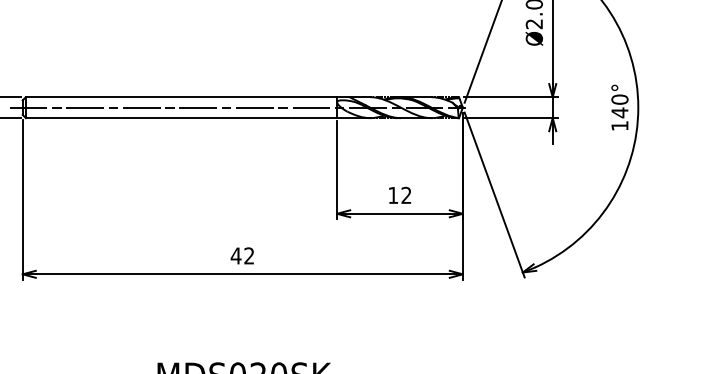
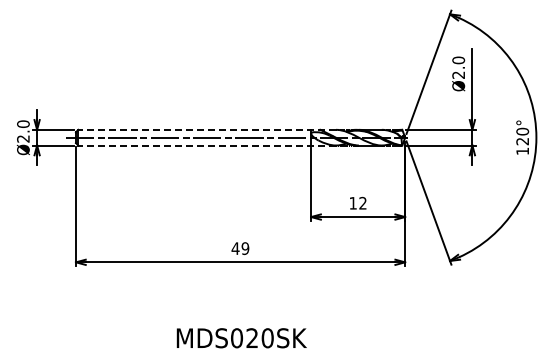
line: (198, 96) -> (207, 129), solid -> dashed
text: (619, 112) -> (522, 141), 140° -> 120°
line: (198, 118) -> (207, 145), solid -> dashed
text: (249, 255) -> (245, 248), 42 -> 49

